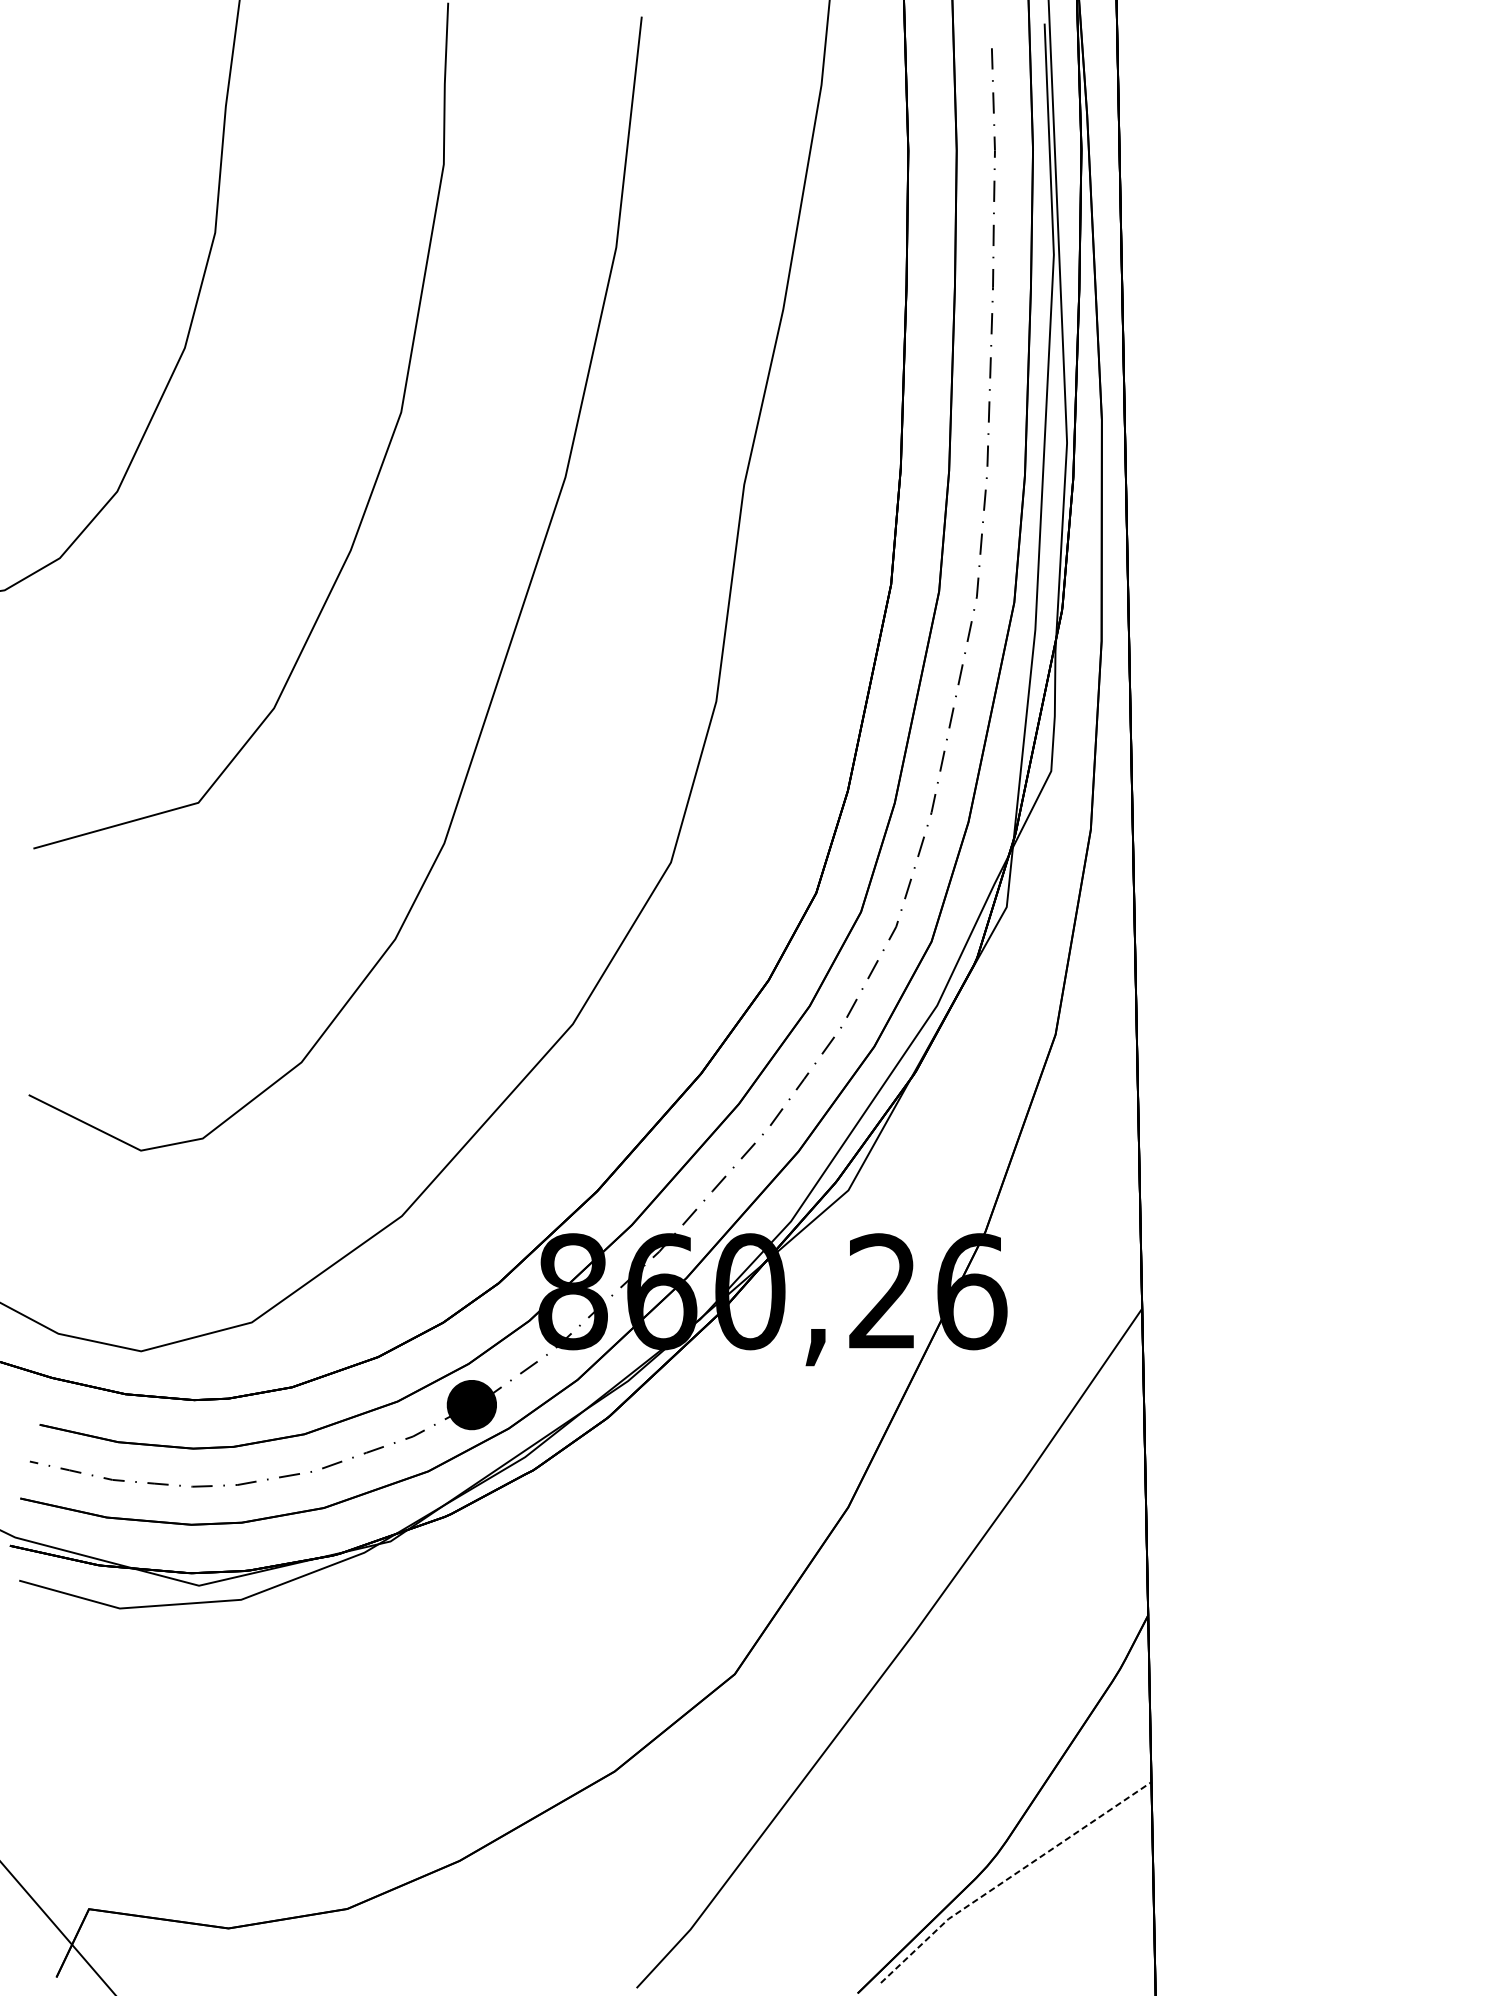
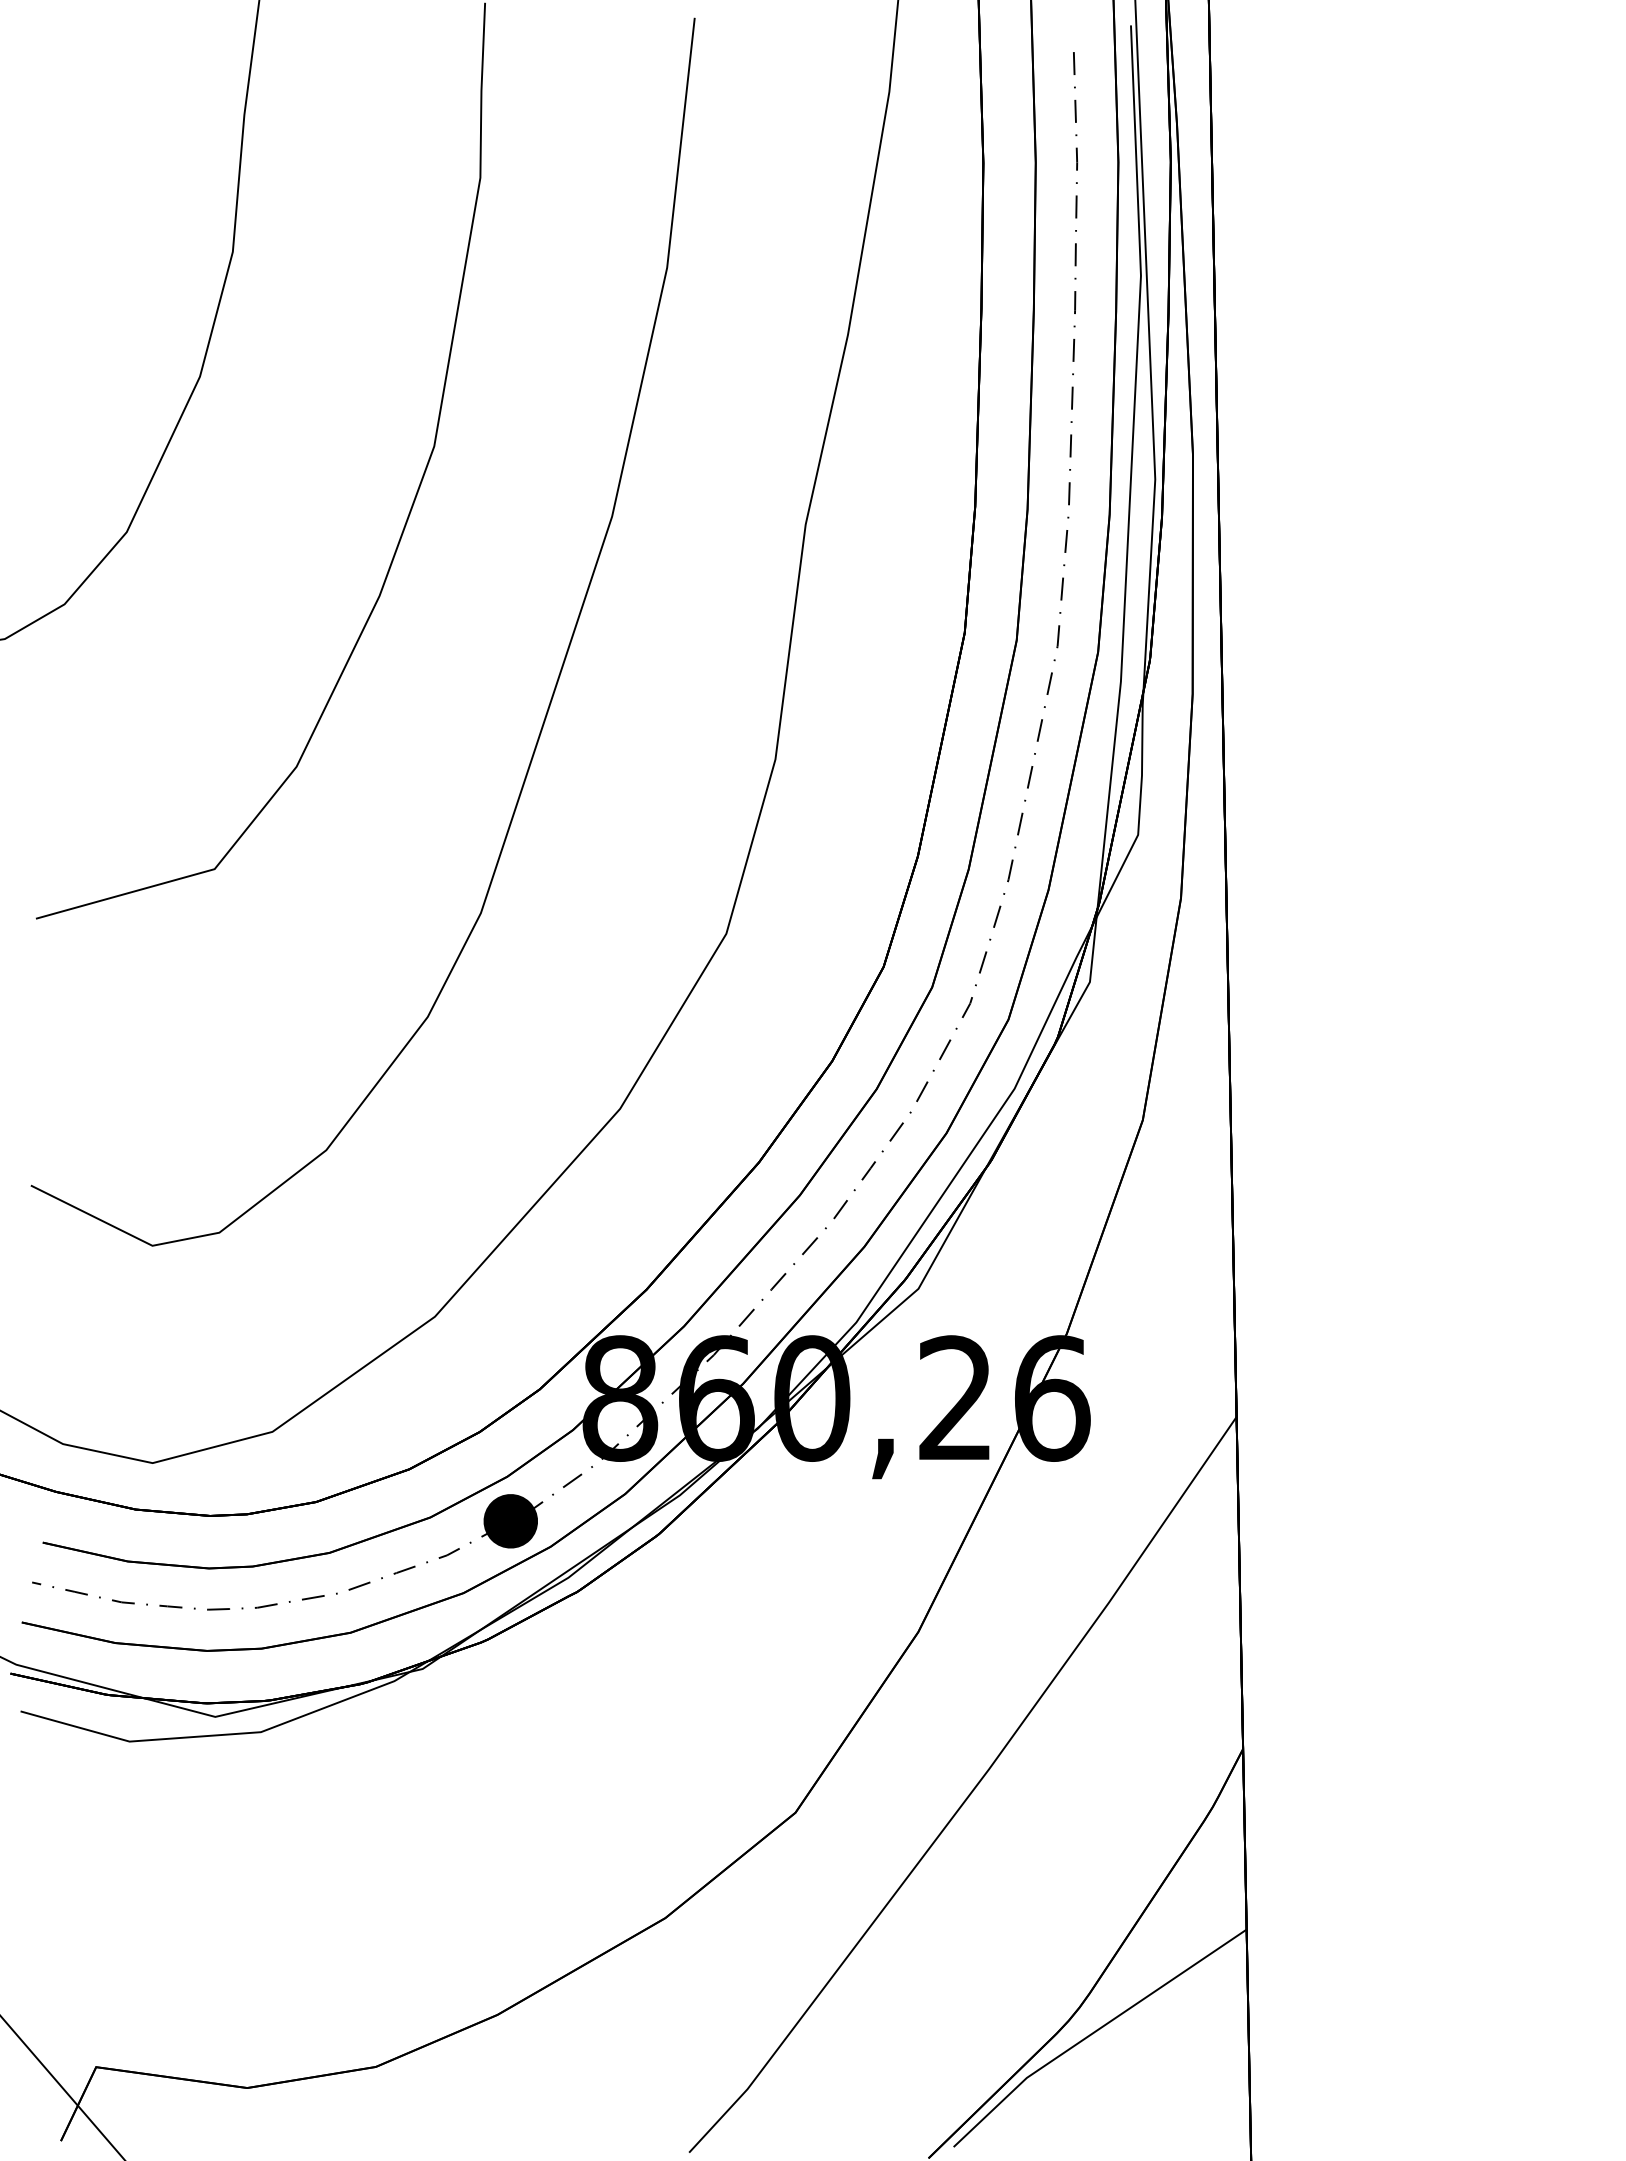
line: (1010, 1877) -> (1094, 2032), dashed -> solid

